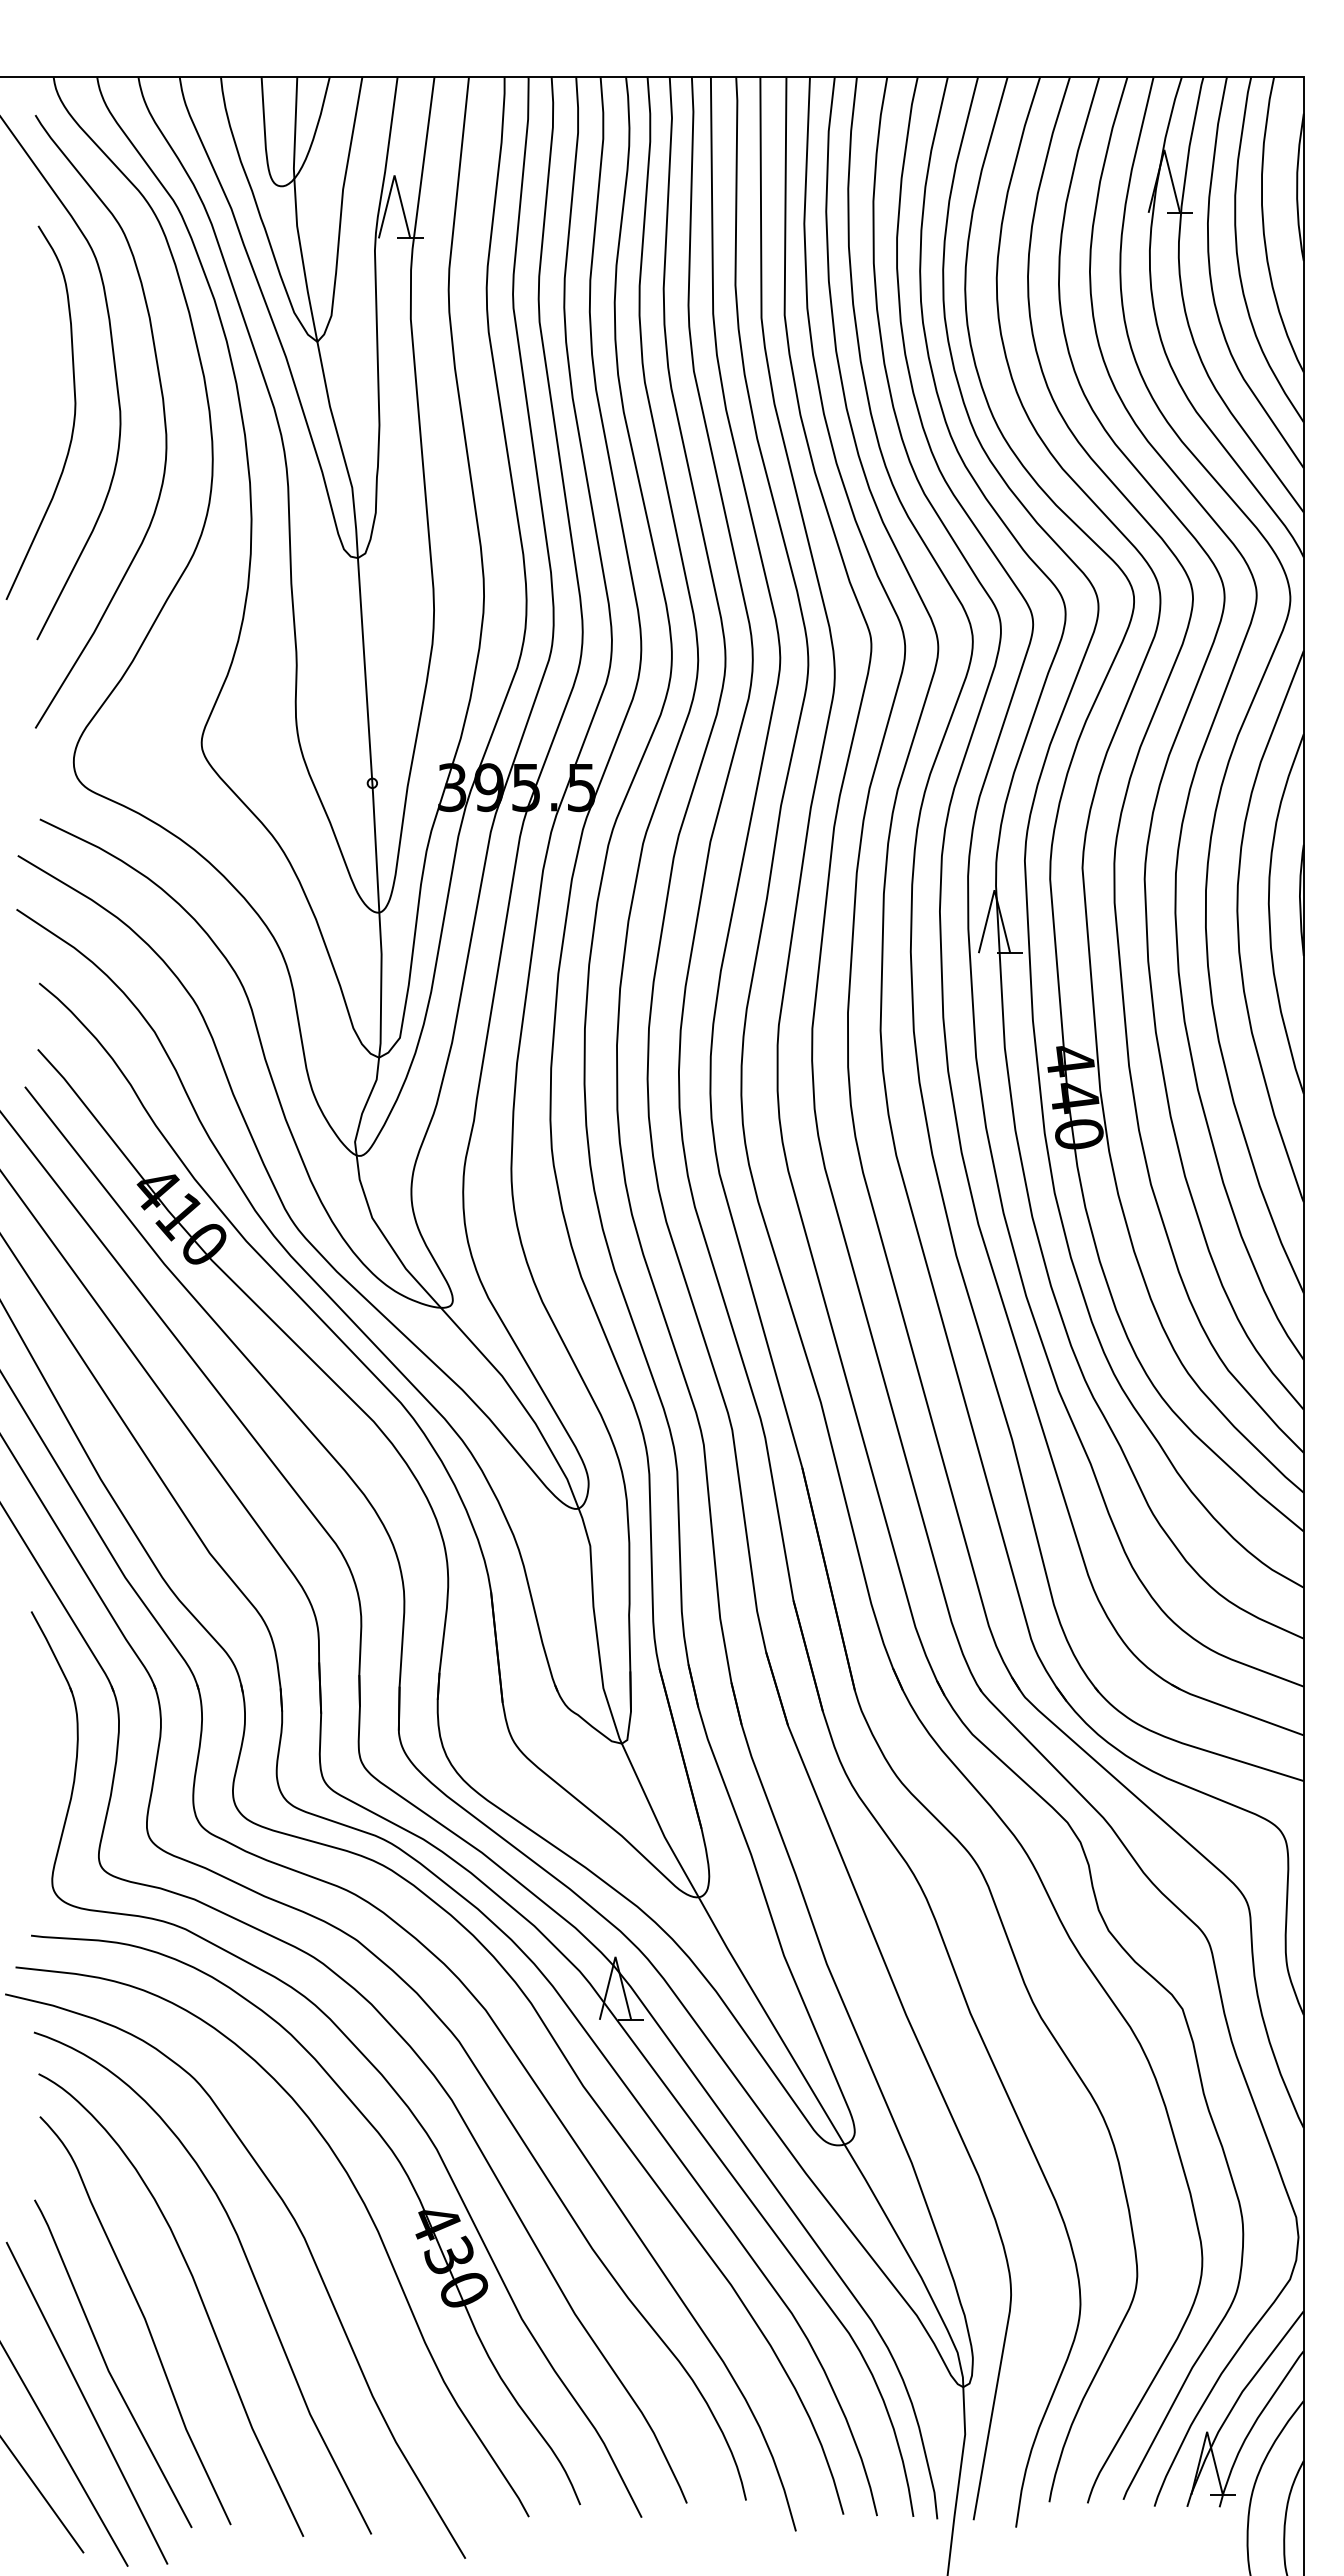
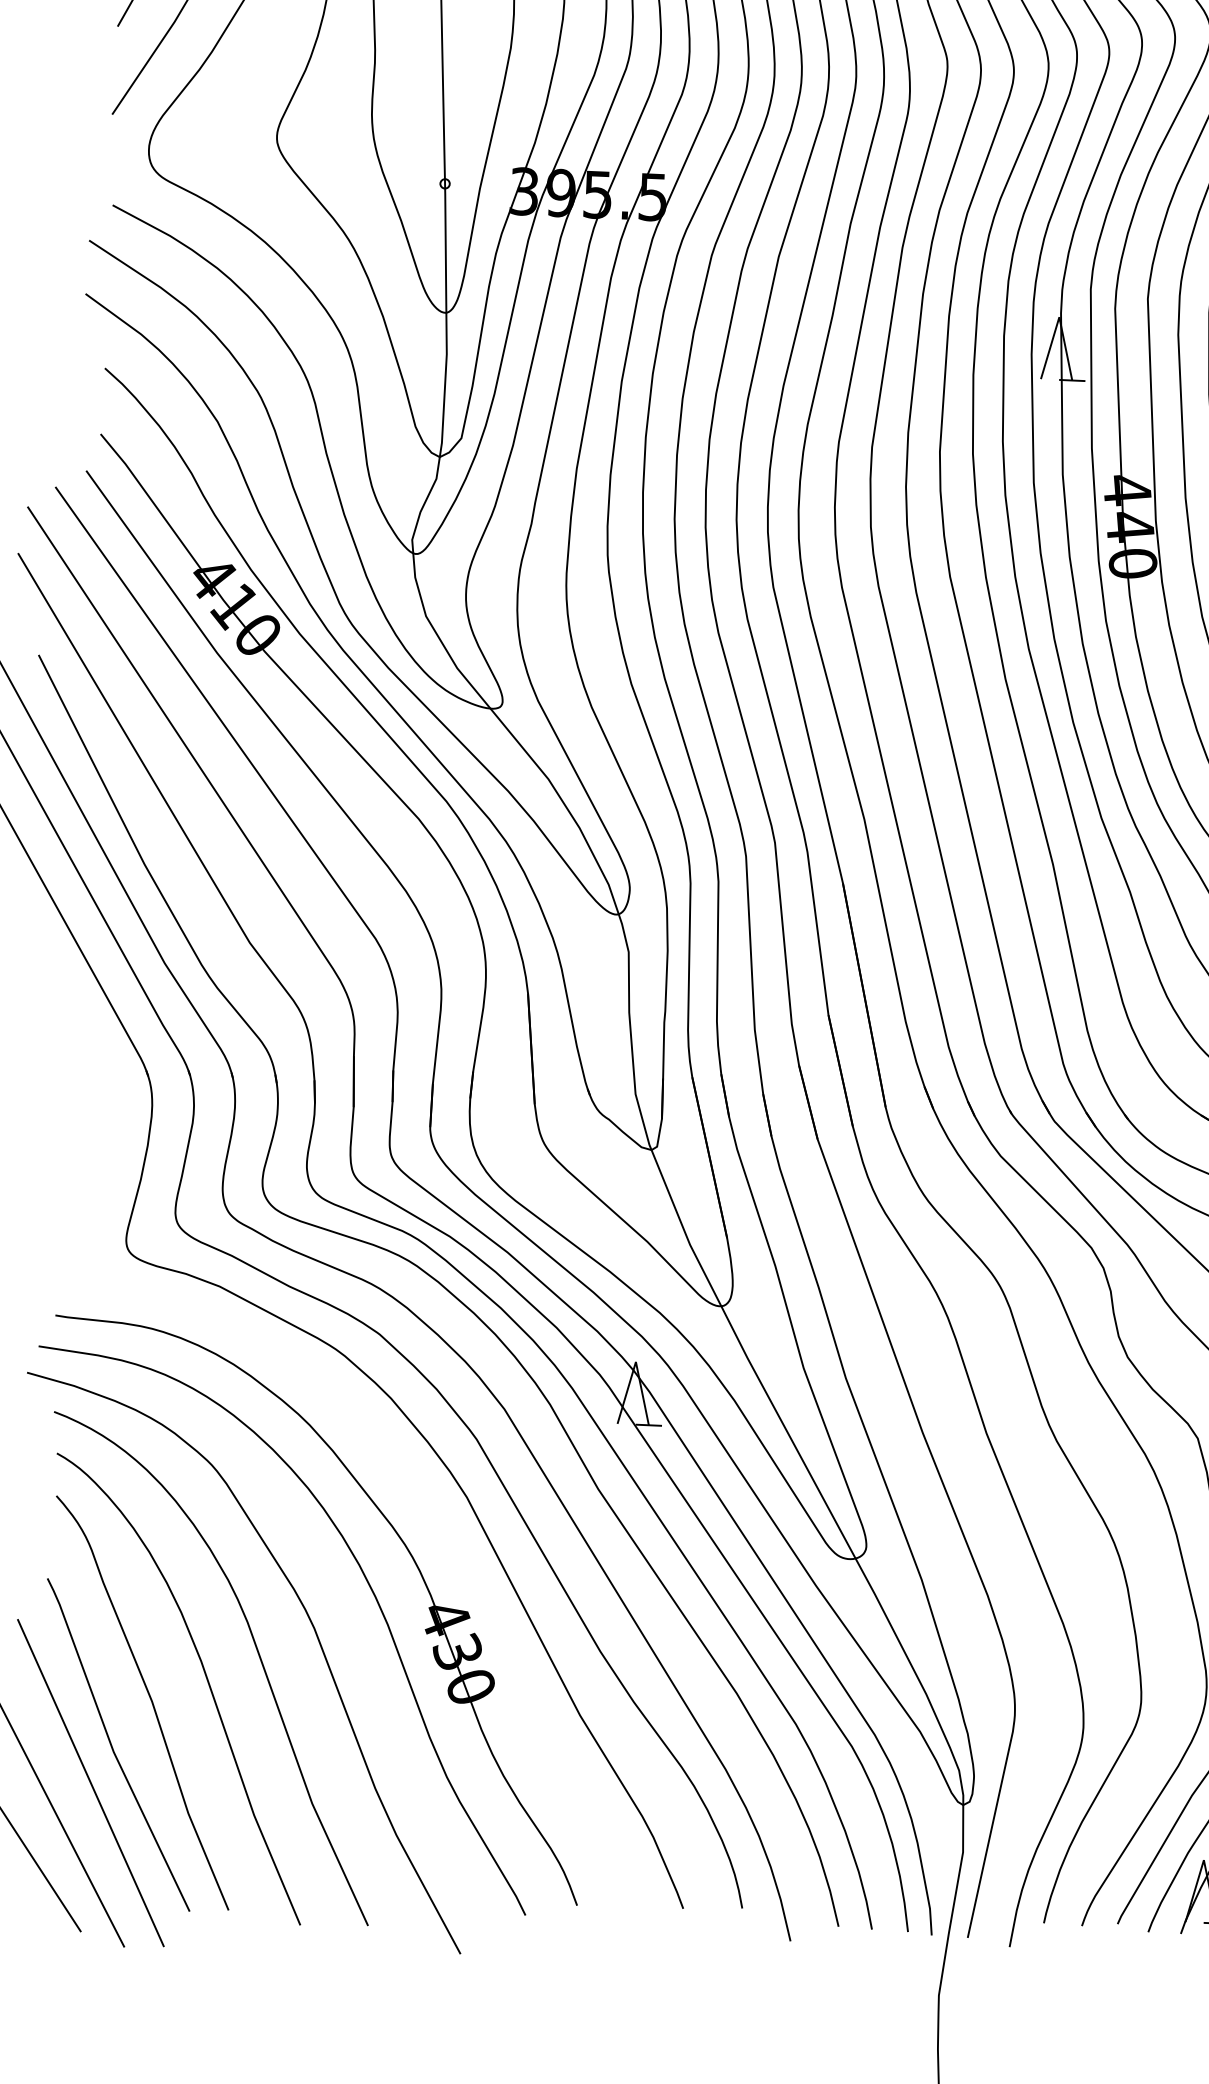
part: (357, 2050) -> (375, 1443), removed

